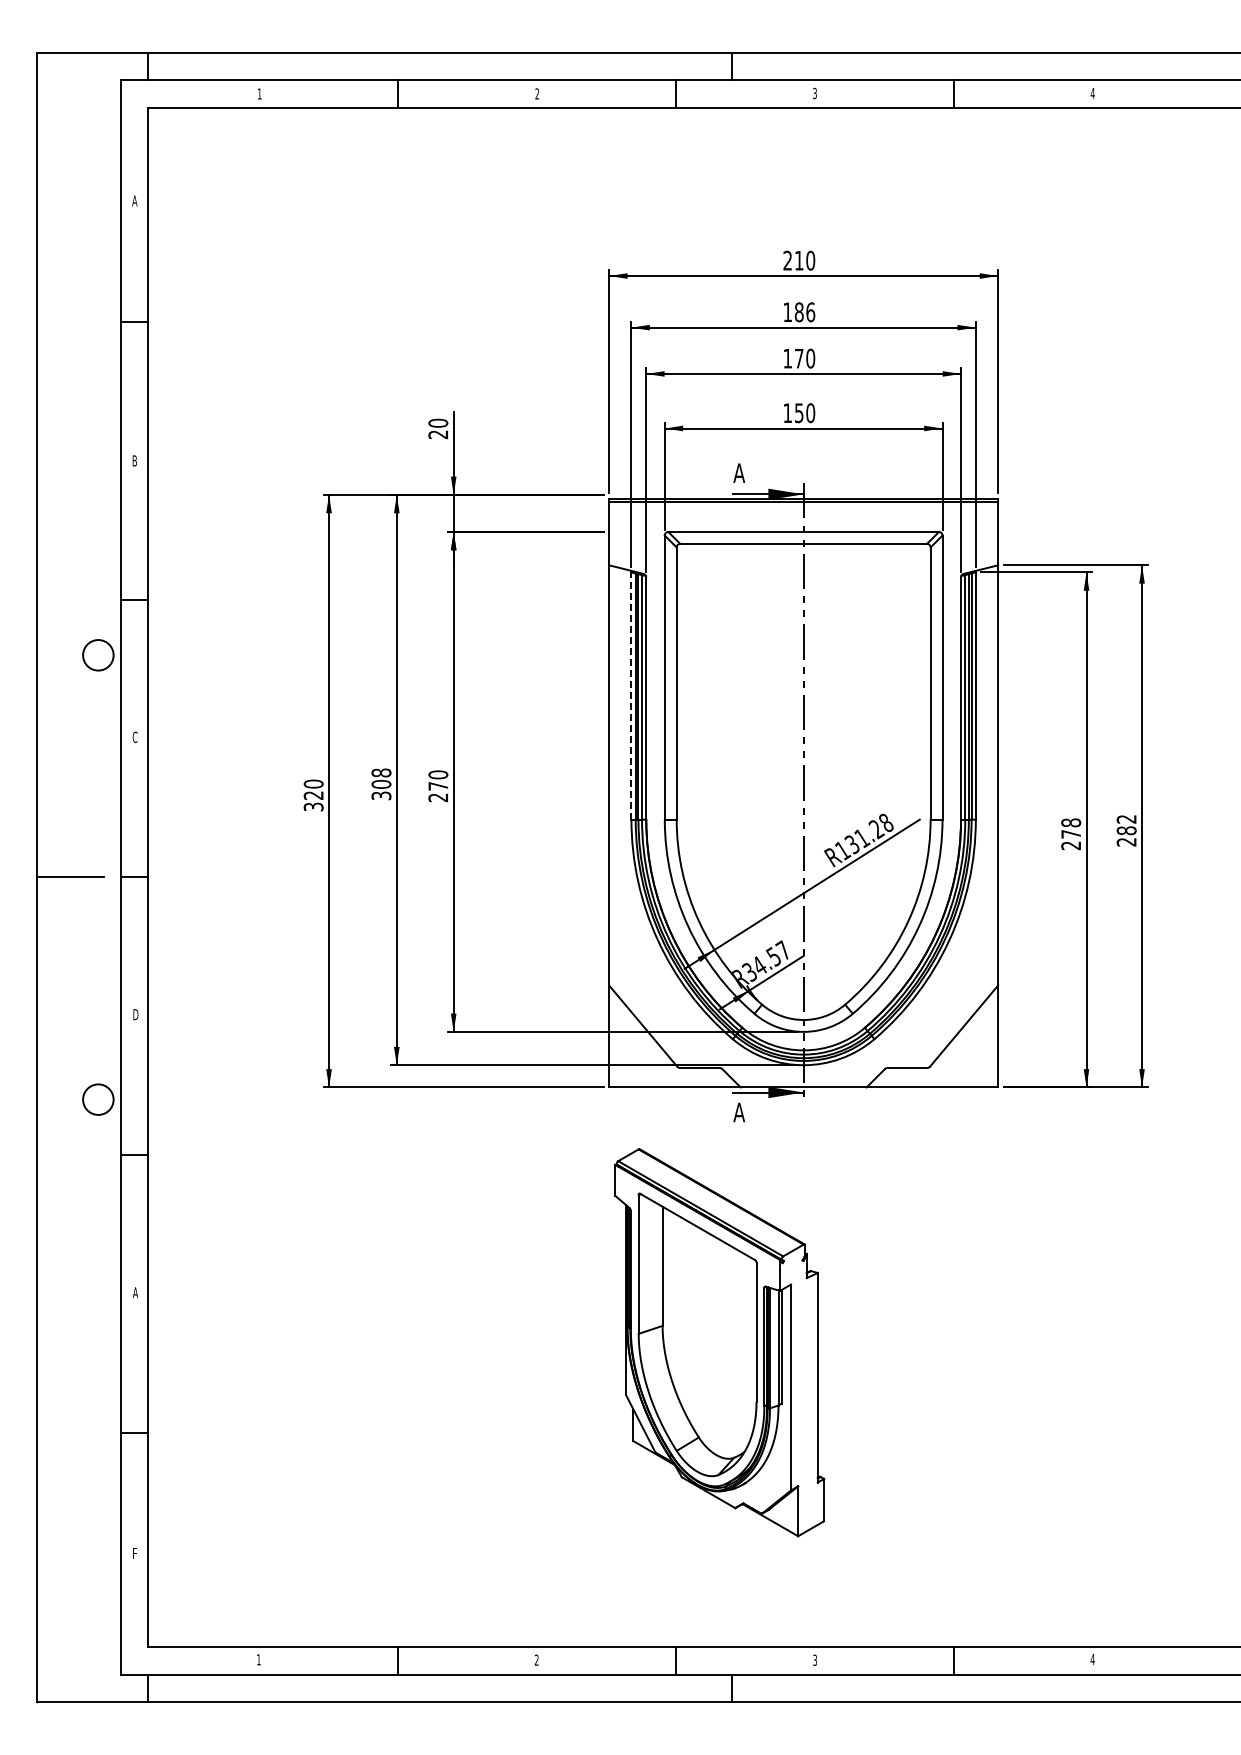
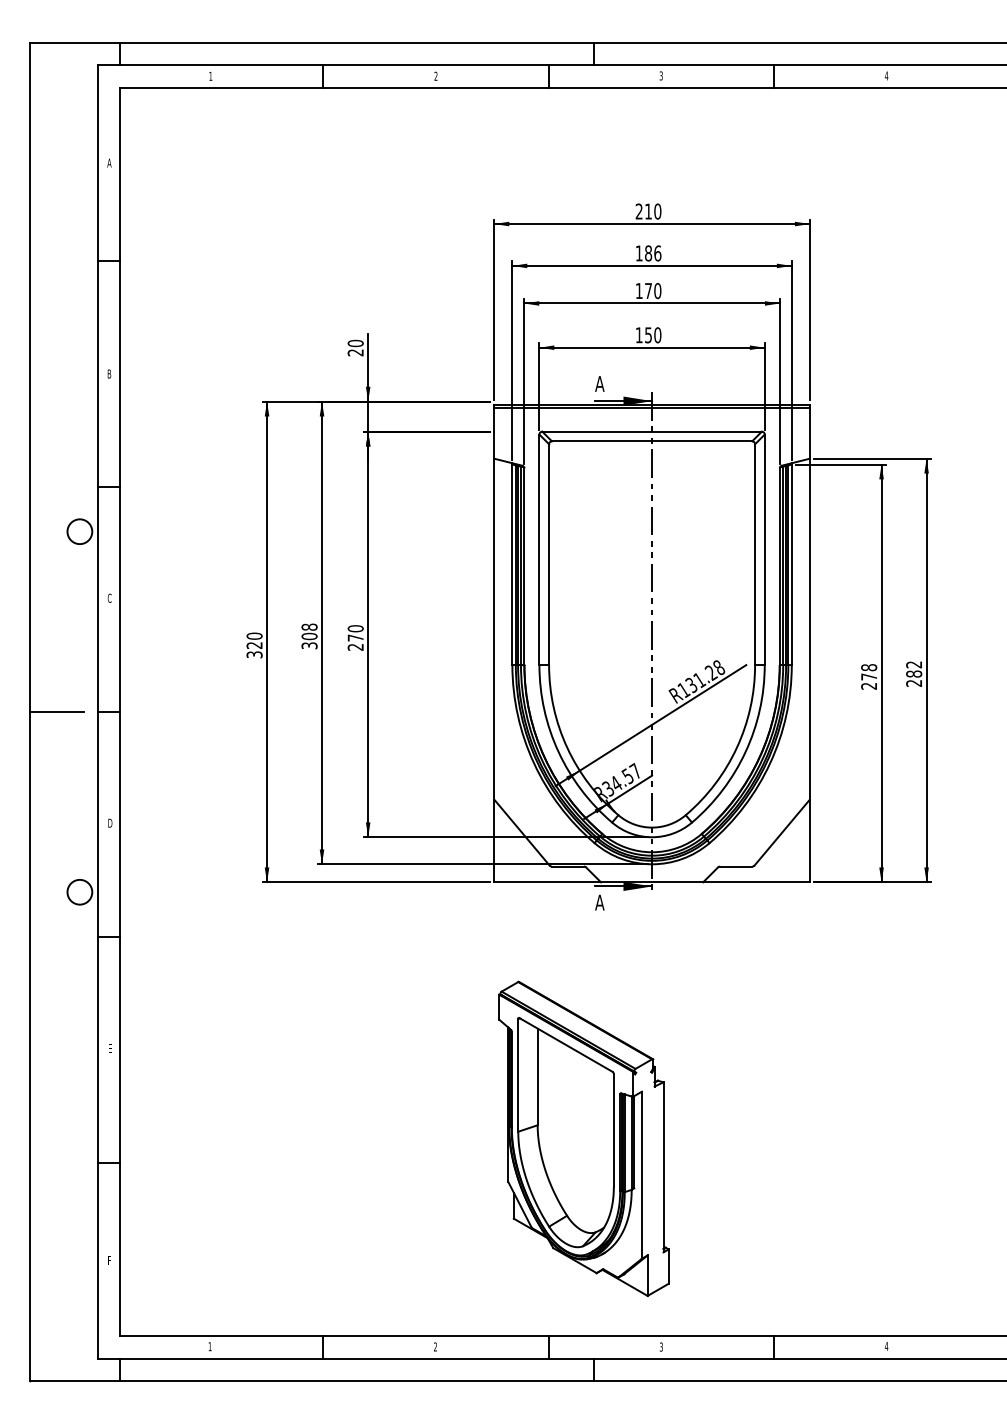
line: (631, 696) -> (512, 565), dashed -> solid
text: (135, 1292) -> (110, 1048), A -> E
part: (719, 1342) -> (583, 1138), moved

